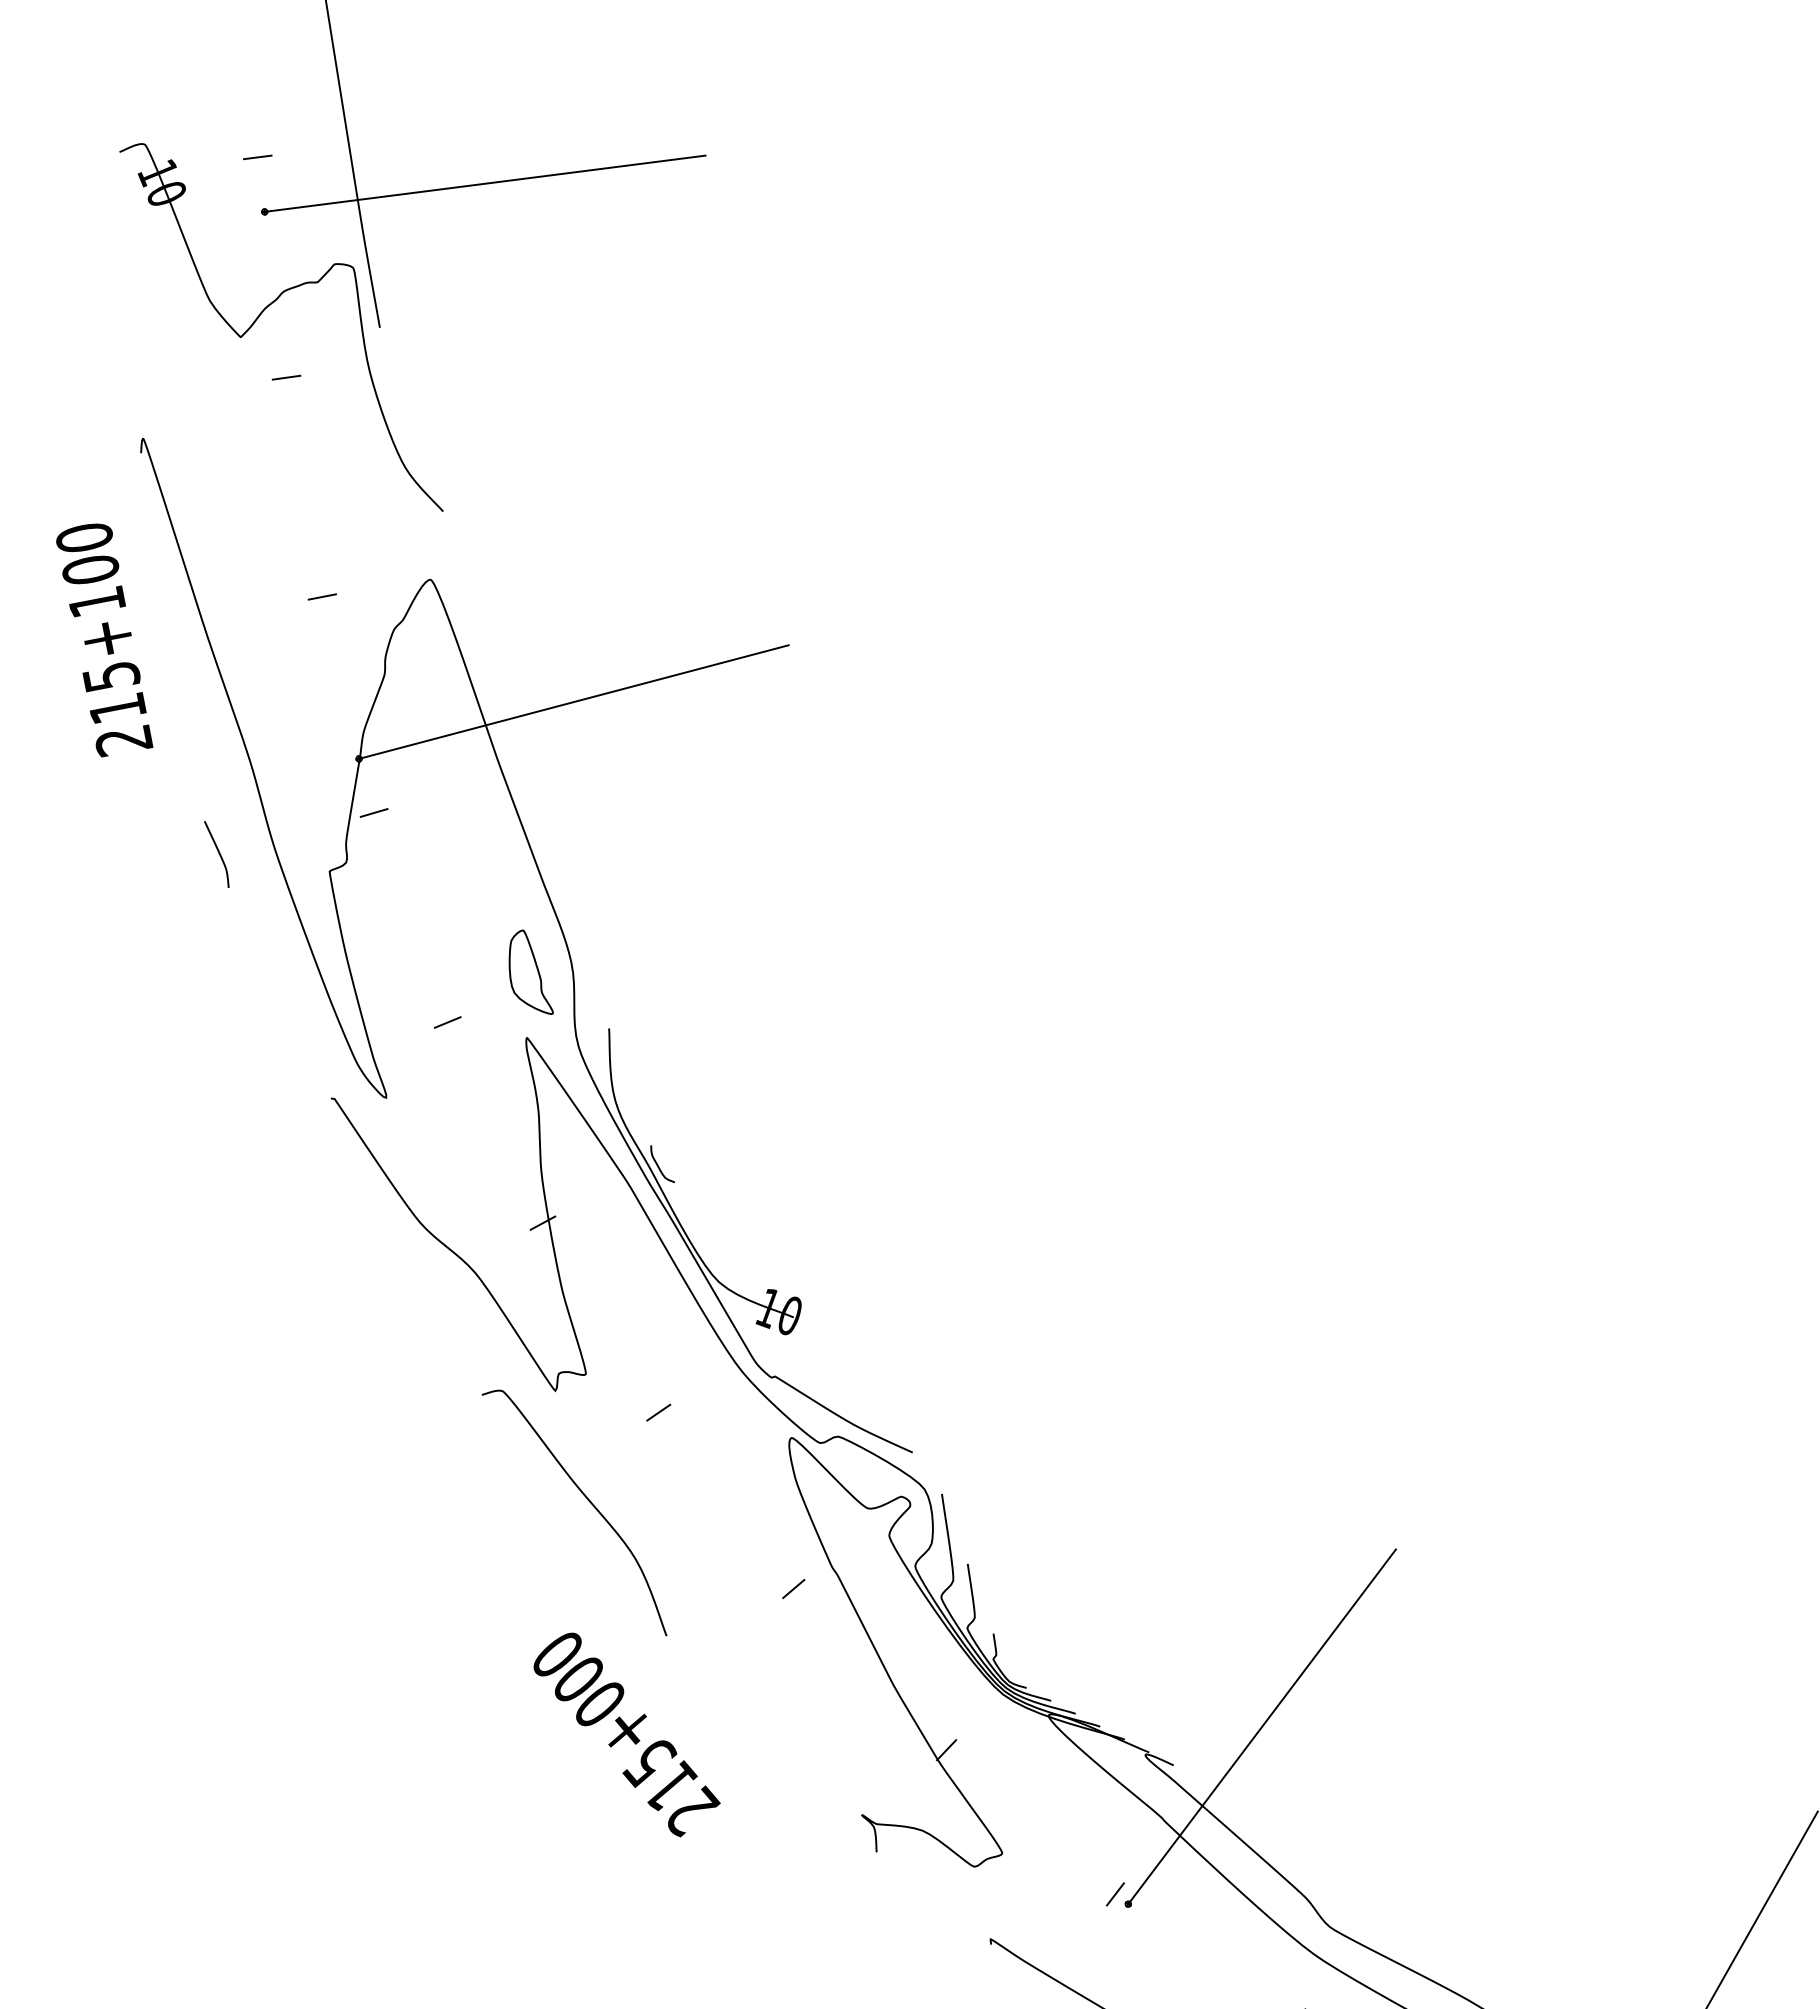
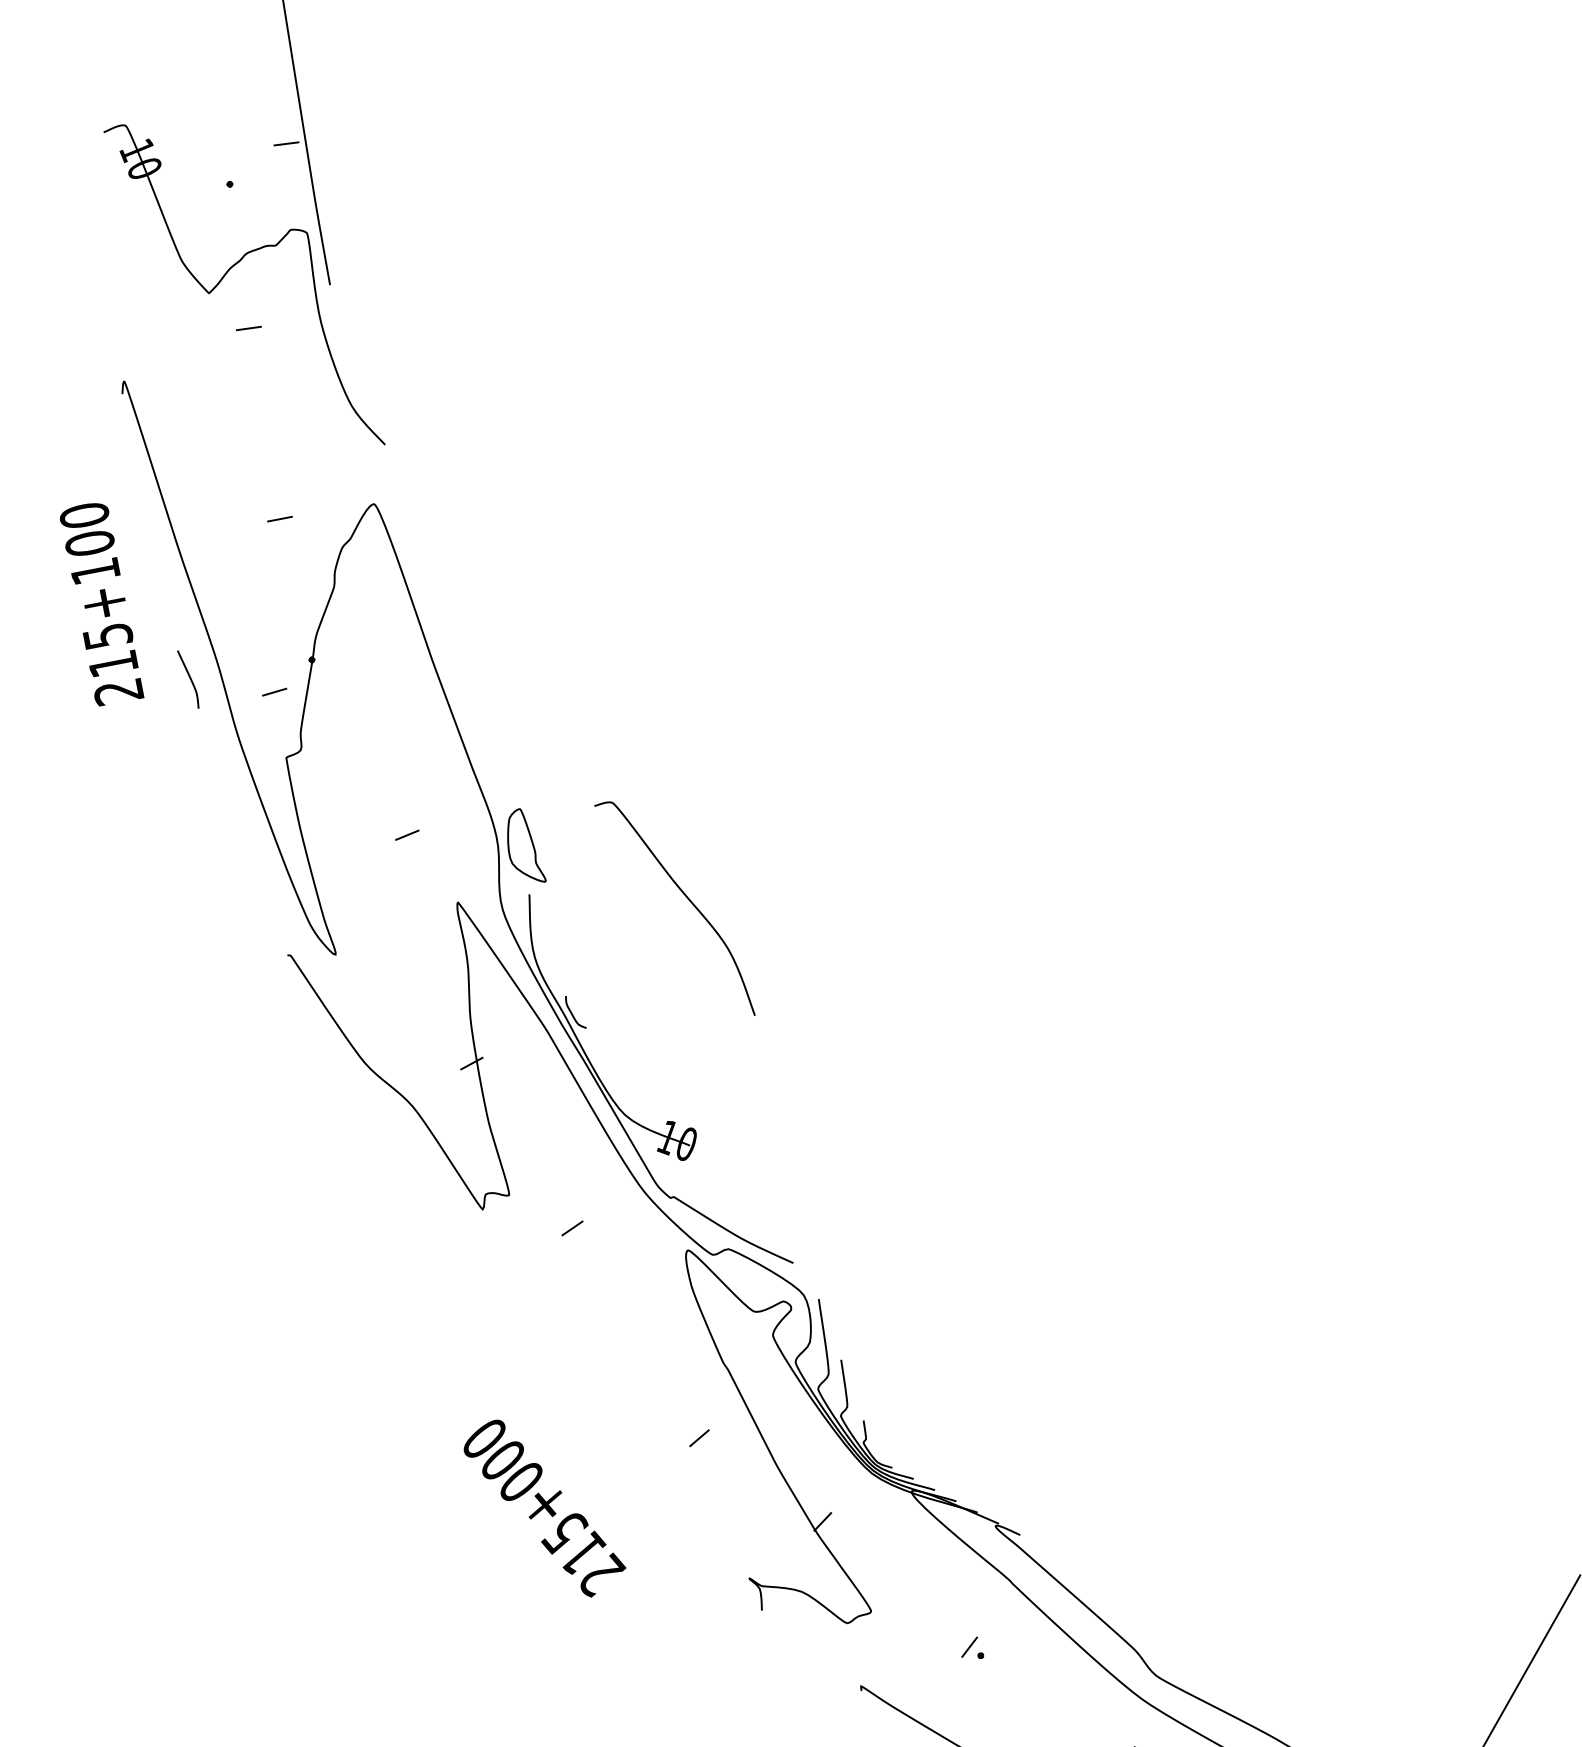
line: (257, 157) -> (286, 143), moved
line: (484, 183) -> (421, 159), removed
text: (104, 640) -> (101, 604), moved
line: (573, 701) -> (498, 610), removed
line: (373, 812) -> (274, 691), moved
curve: (218, 853) -> (189, 678), moved
part: (530, 971) -> (526, 844), moved
line: (447, 1022) -> (407, 835), moved
curve: (587, 1500) -> (686, 897), moved
line: (793, 1588) -> (699, 1437), moved
line: (1262, 1726) -> (1097, 1501), removed

